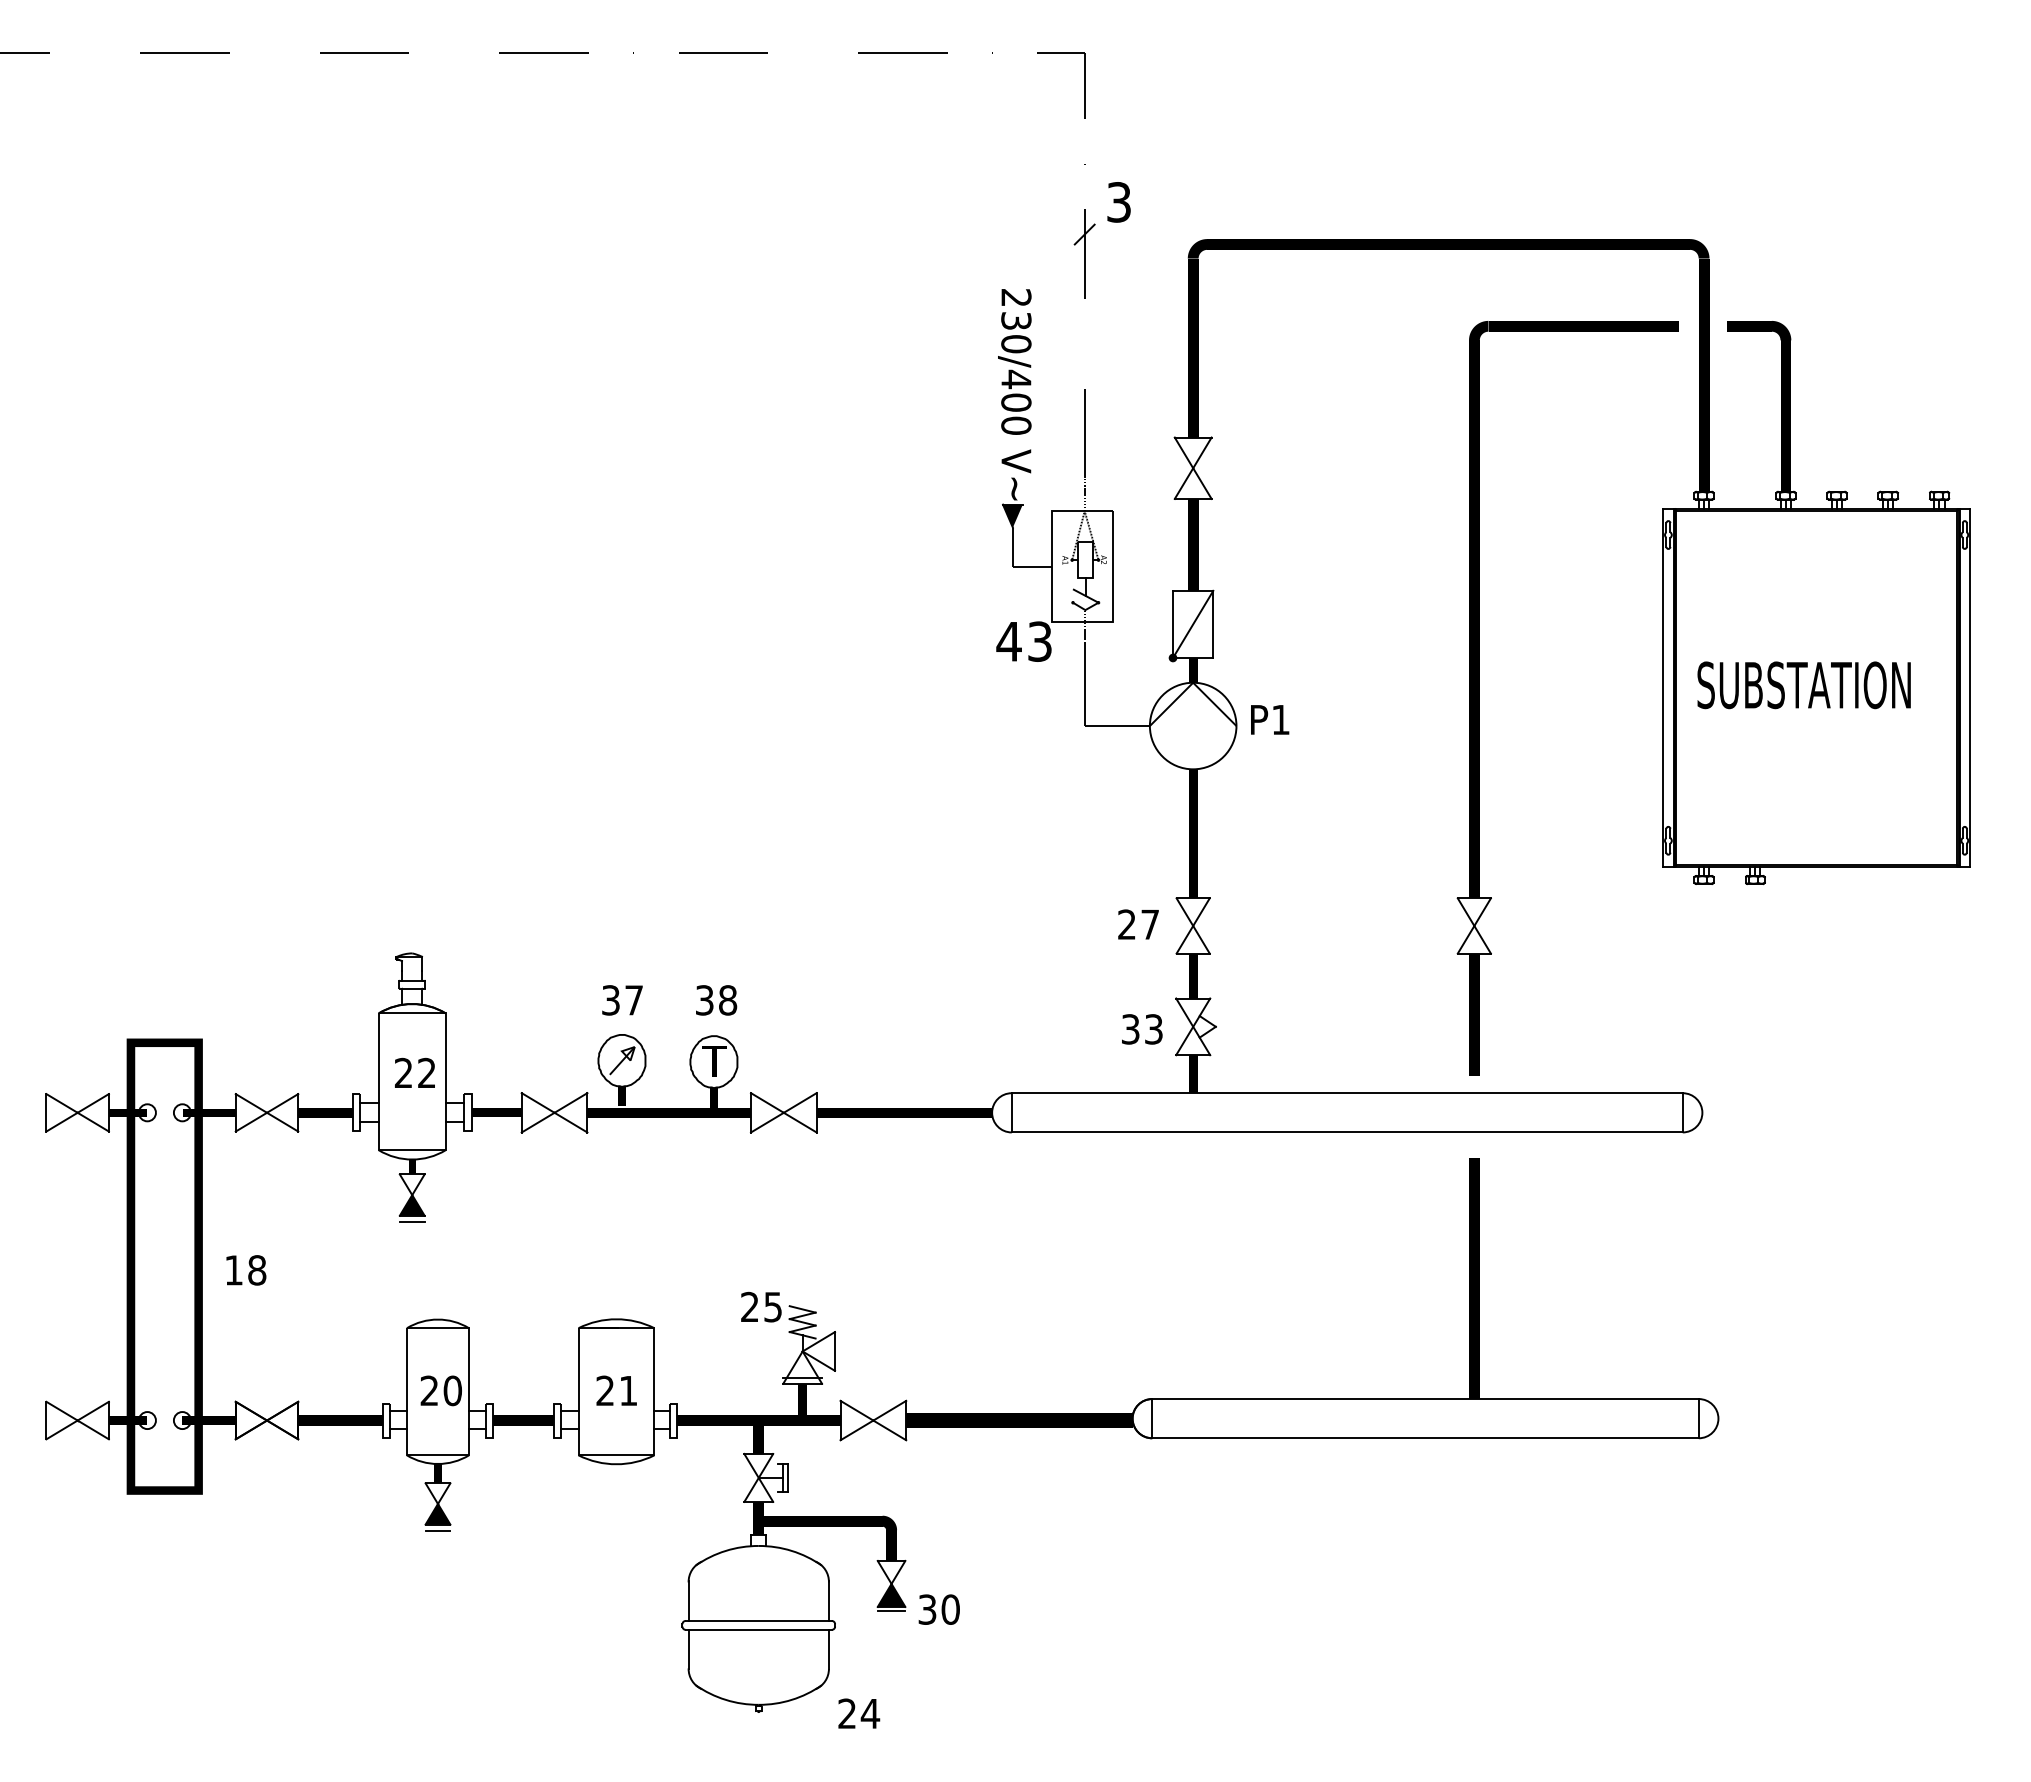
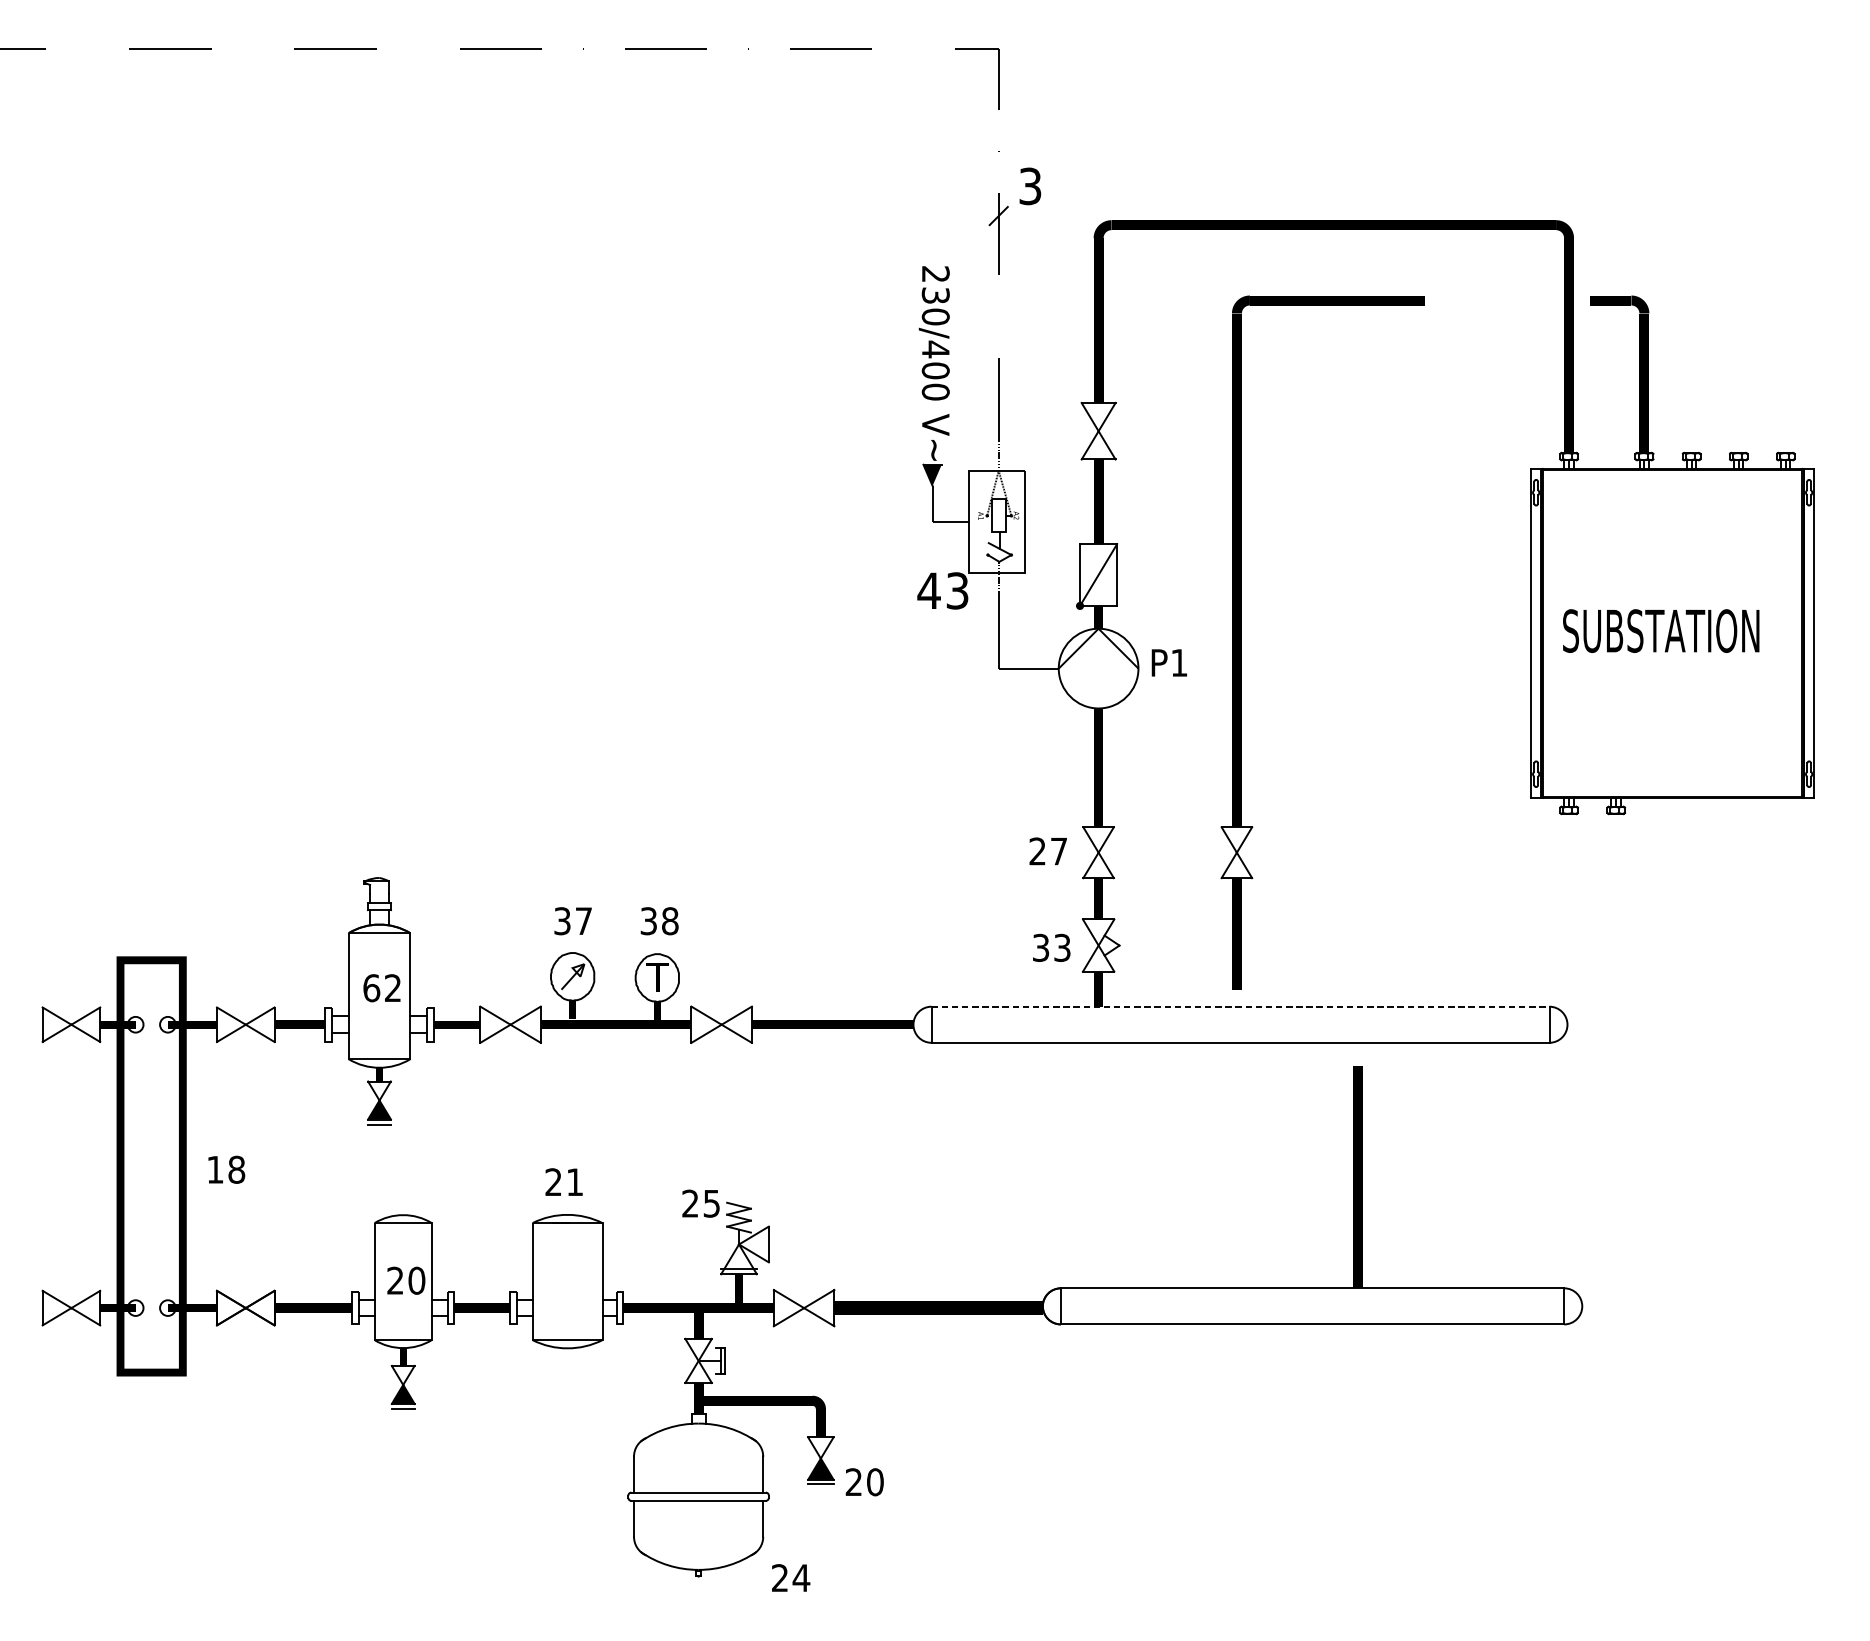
part: (1479, 698) -> (1241, 643), moved
text: (403, 1072) -> (371, 987), 22 -> 62
line: (1347, 1093) -> (1240, 1006), solid -> dashed
text: (616, 1390) -> (563, 1181), moved
text: (927, 1609) -> (853, 1482), 30 -> 20

